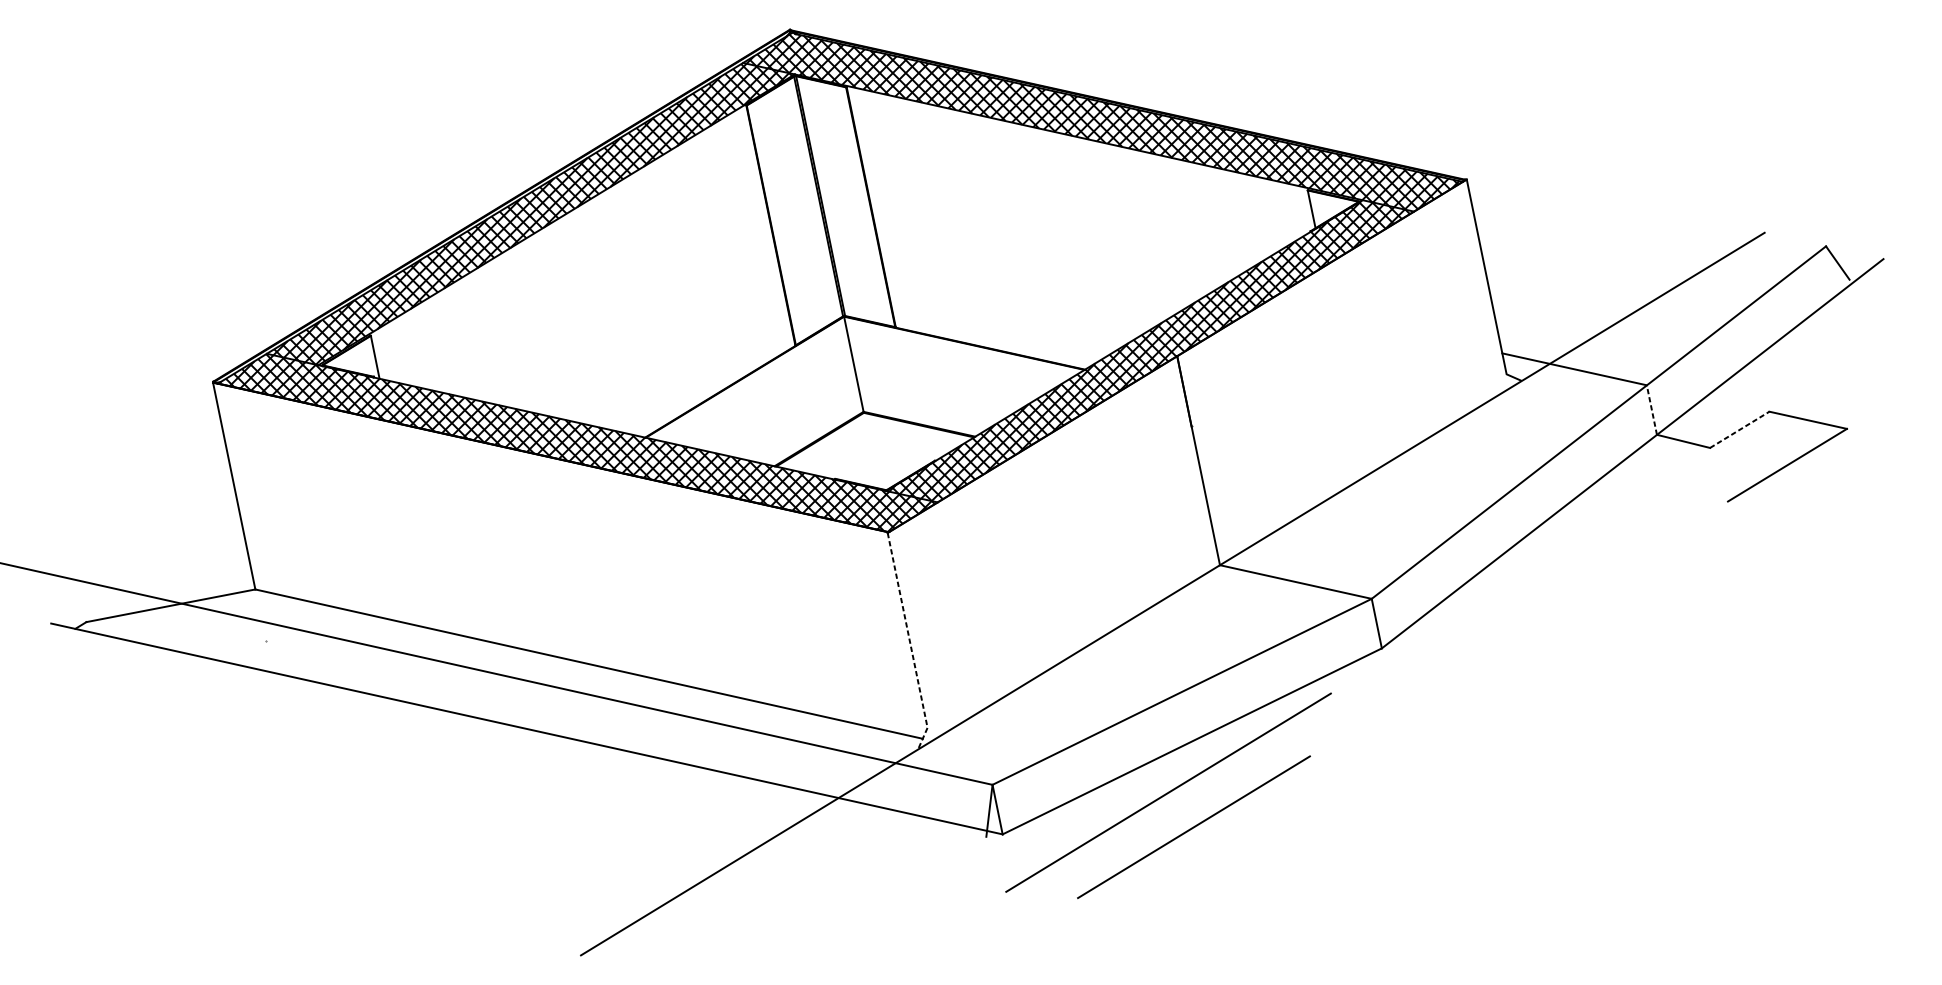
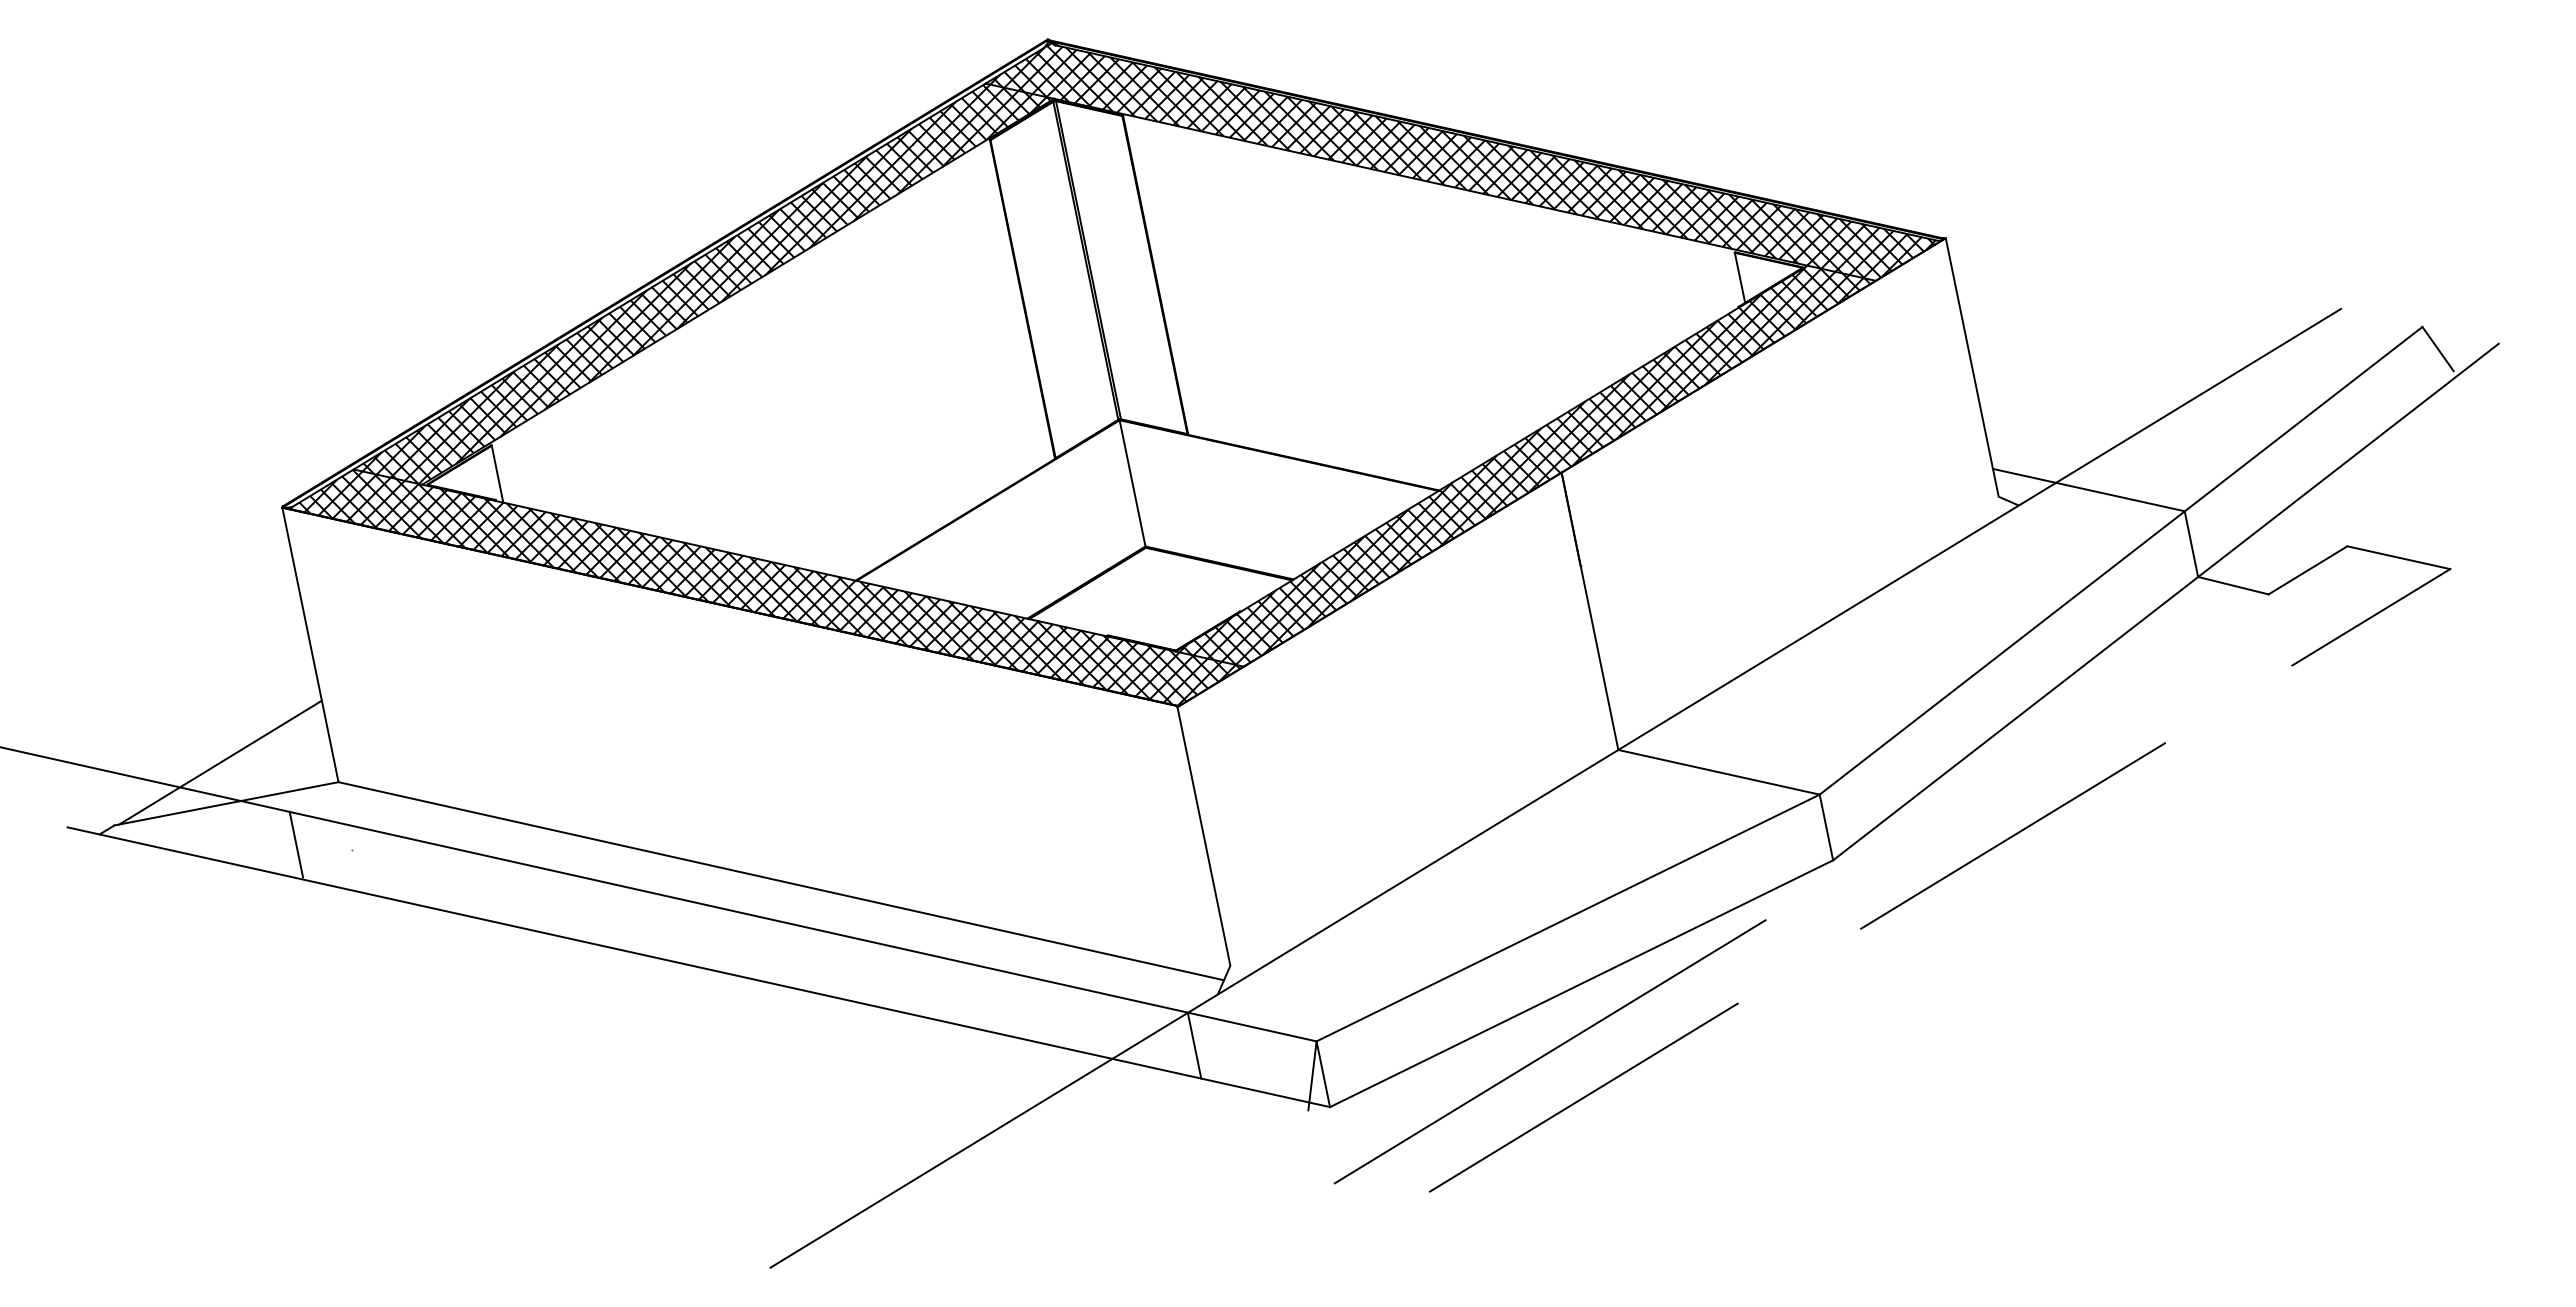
line: (1651, 410) -> (2191, 544), dashed -> solid
line: (1740, 429) -> (2308, 570), dashed -> solid
line: (165, 574) -> (219, 762), added
line: (1517, 629) -> (2012, 835), added
line: (223, 636) -> (296, 844), added
line: (910, 643) -> (1207, 853), dashed -> solid
line: (900, 787) -> (1194, 1045), added

